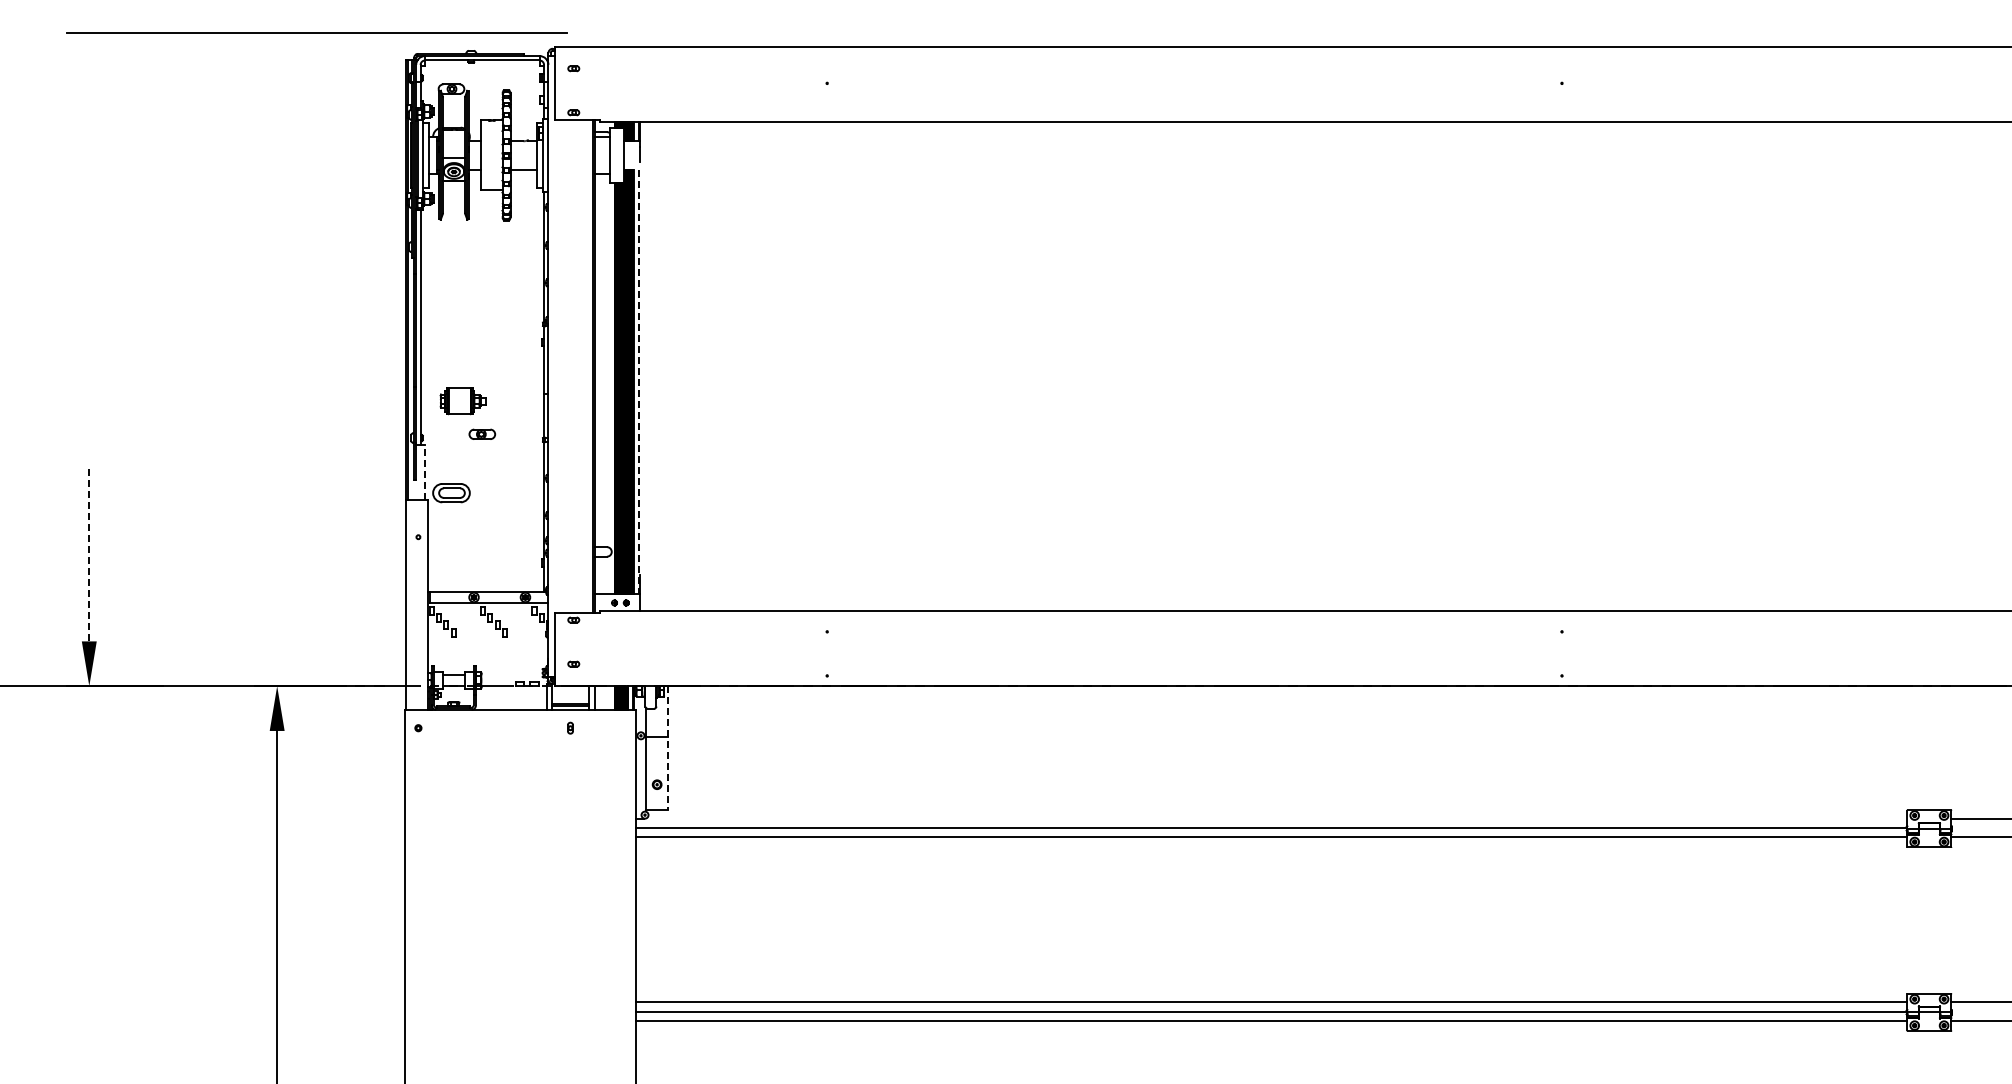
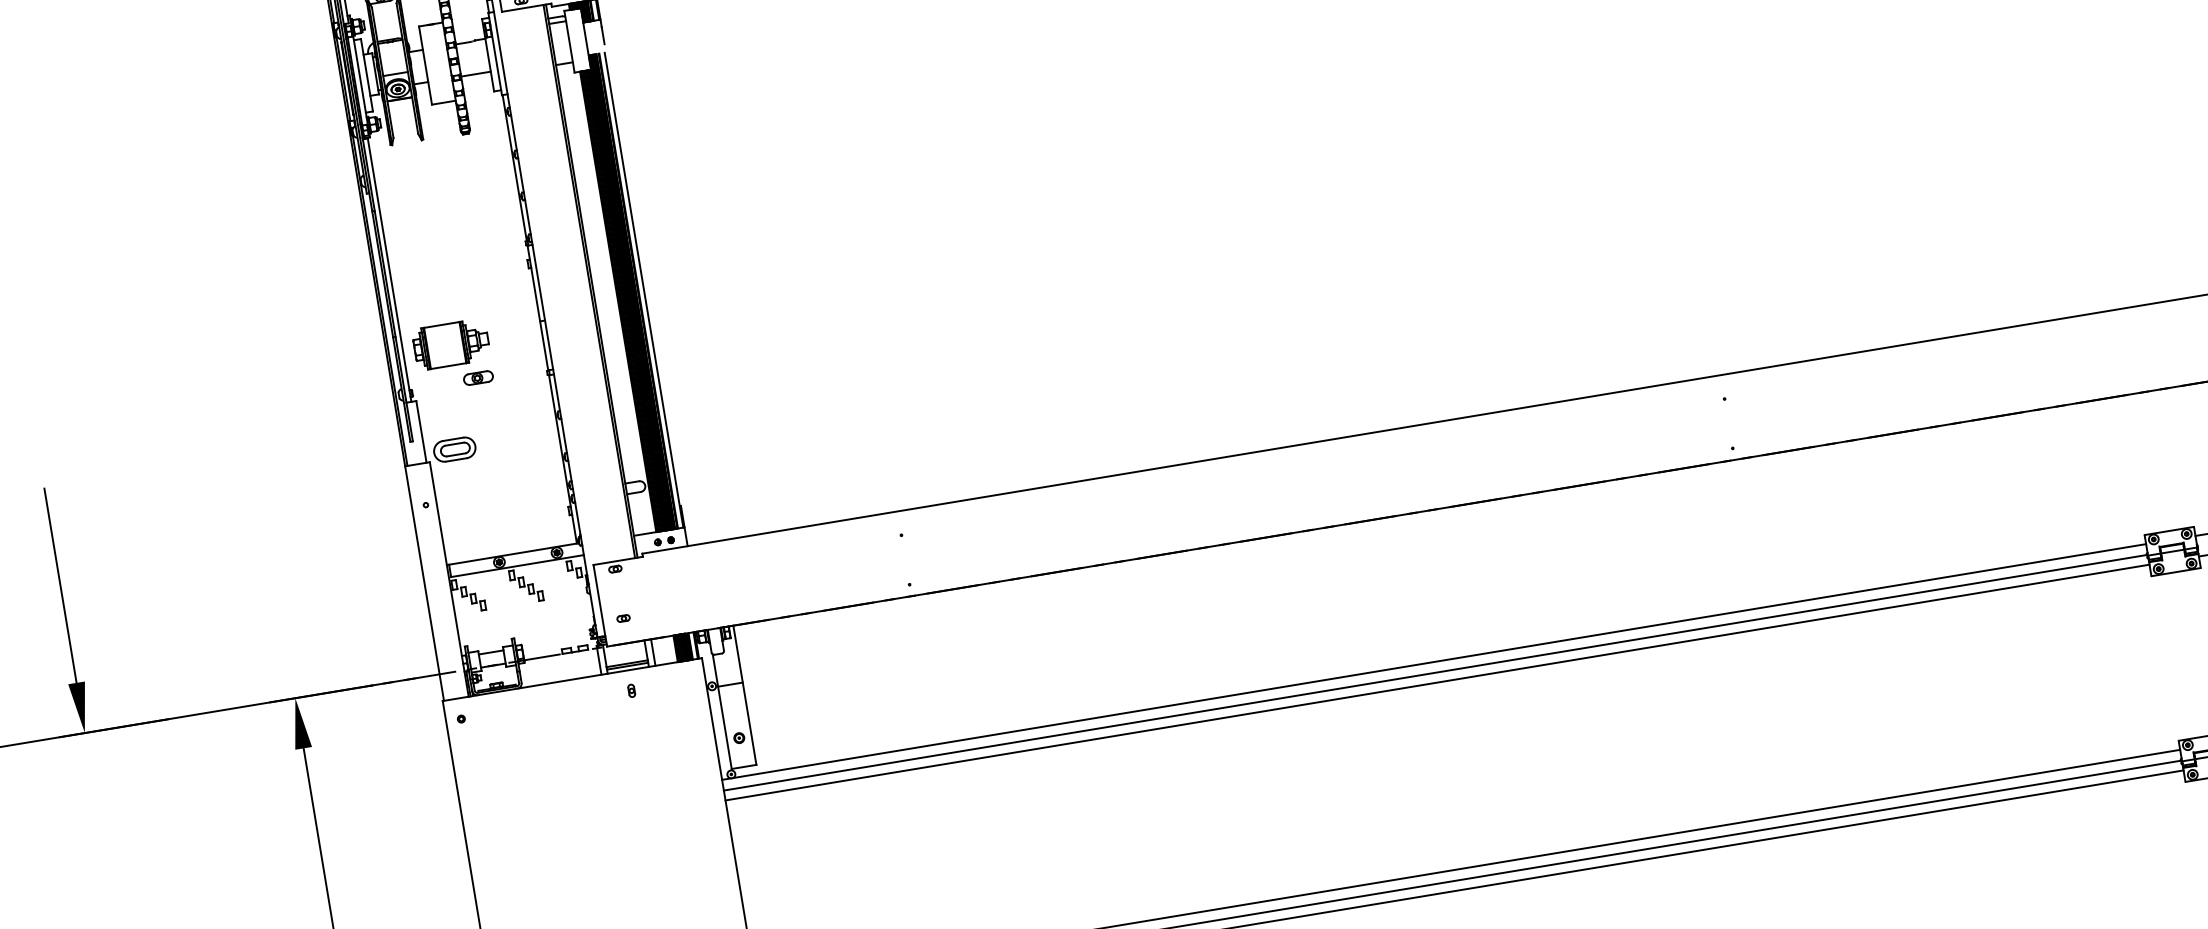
line: (638, 381) -> (643, 289), dashed -> solid
part: (463, 400) -> (451, 343), size x1.43
line: (425, 472) -> (421, 431), dashed -> solid
line: (89, 554) -> (60, 585), dashed -> solid
line: (668, 748) -> (745, 695), dashed -> solid
line: (1276, 818) -> (1439, 661), added

